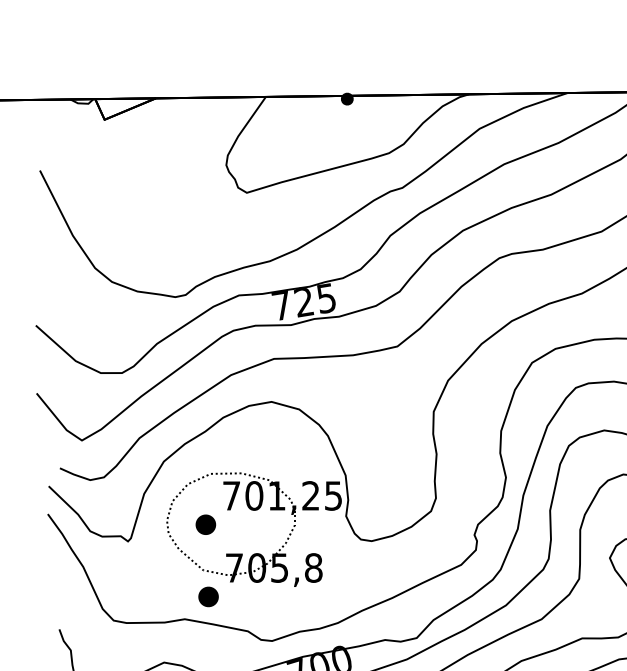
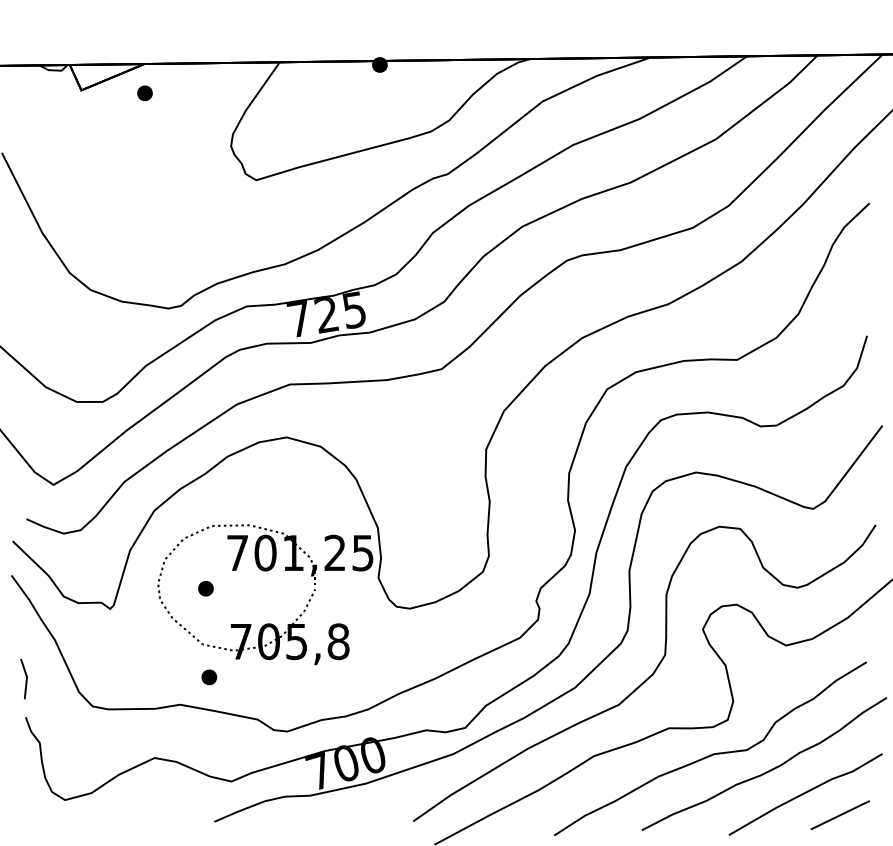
part: (155, 122) -> (144, 93), added
part: (205, 524) -> (205, 588), size x0.62
part: (208, 597) -> (209, 677), size x0.62
line: (59, 598) -> (25, 679), added

